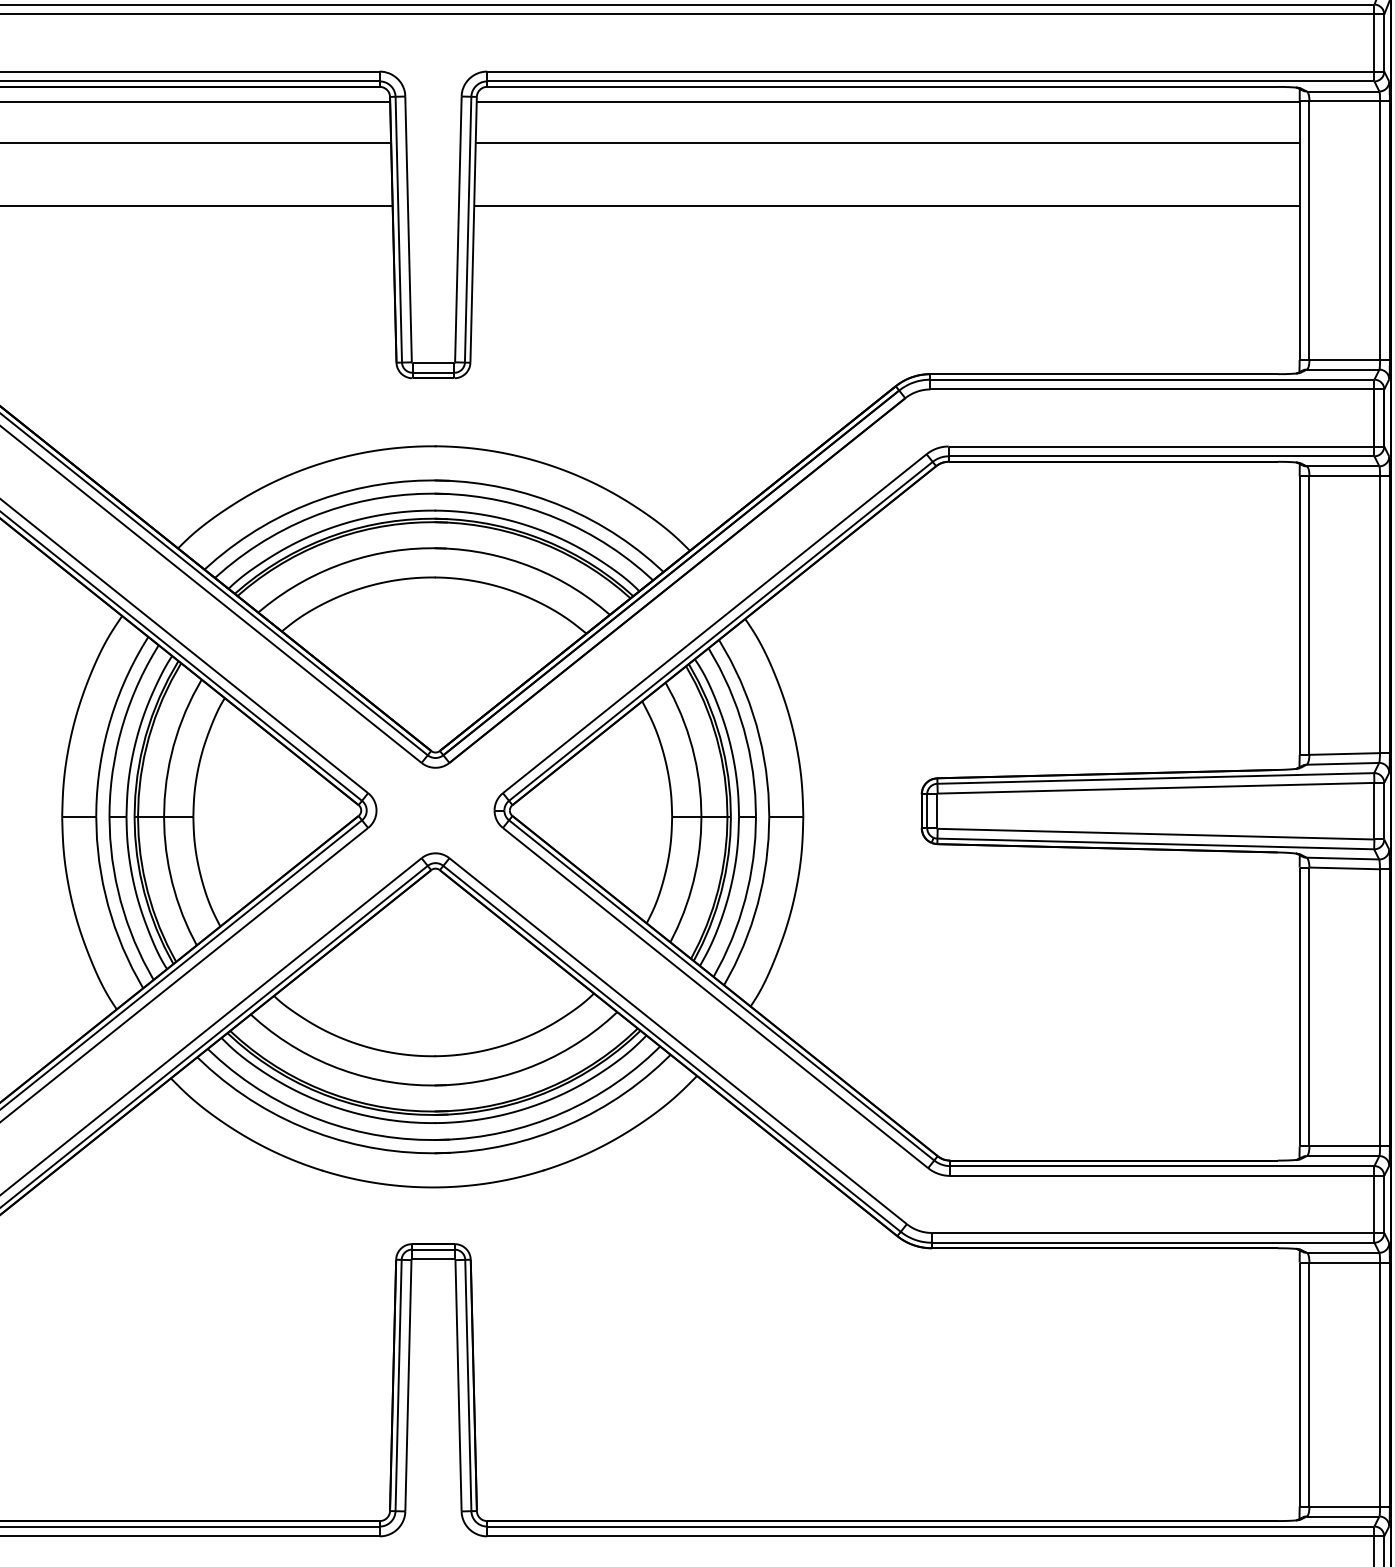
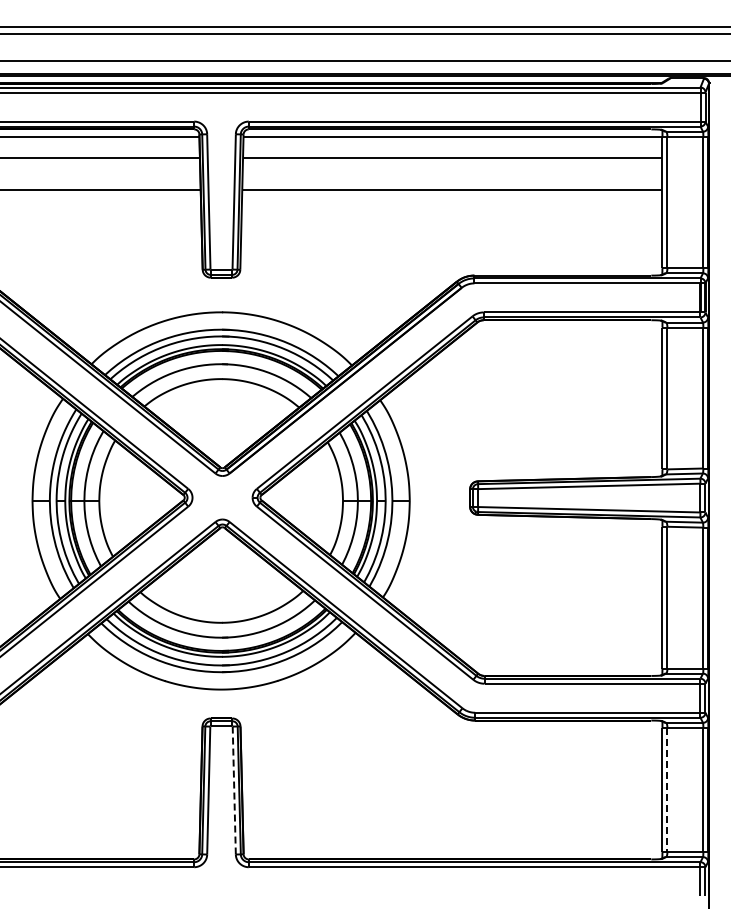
line: (458, 1385) -> (234, 790), solid -> dashed
line: (1309, 1385) -> (667, 790), solid -> dashed

